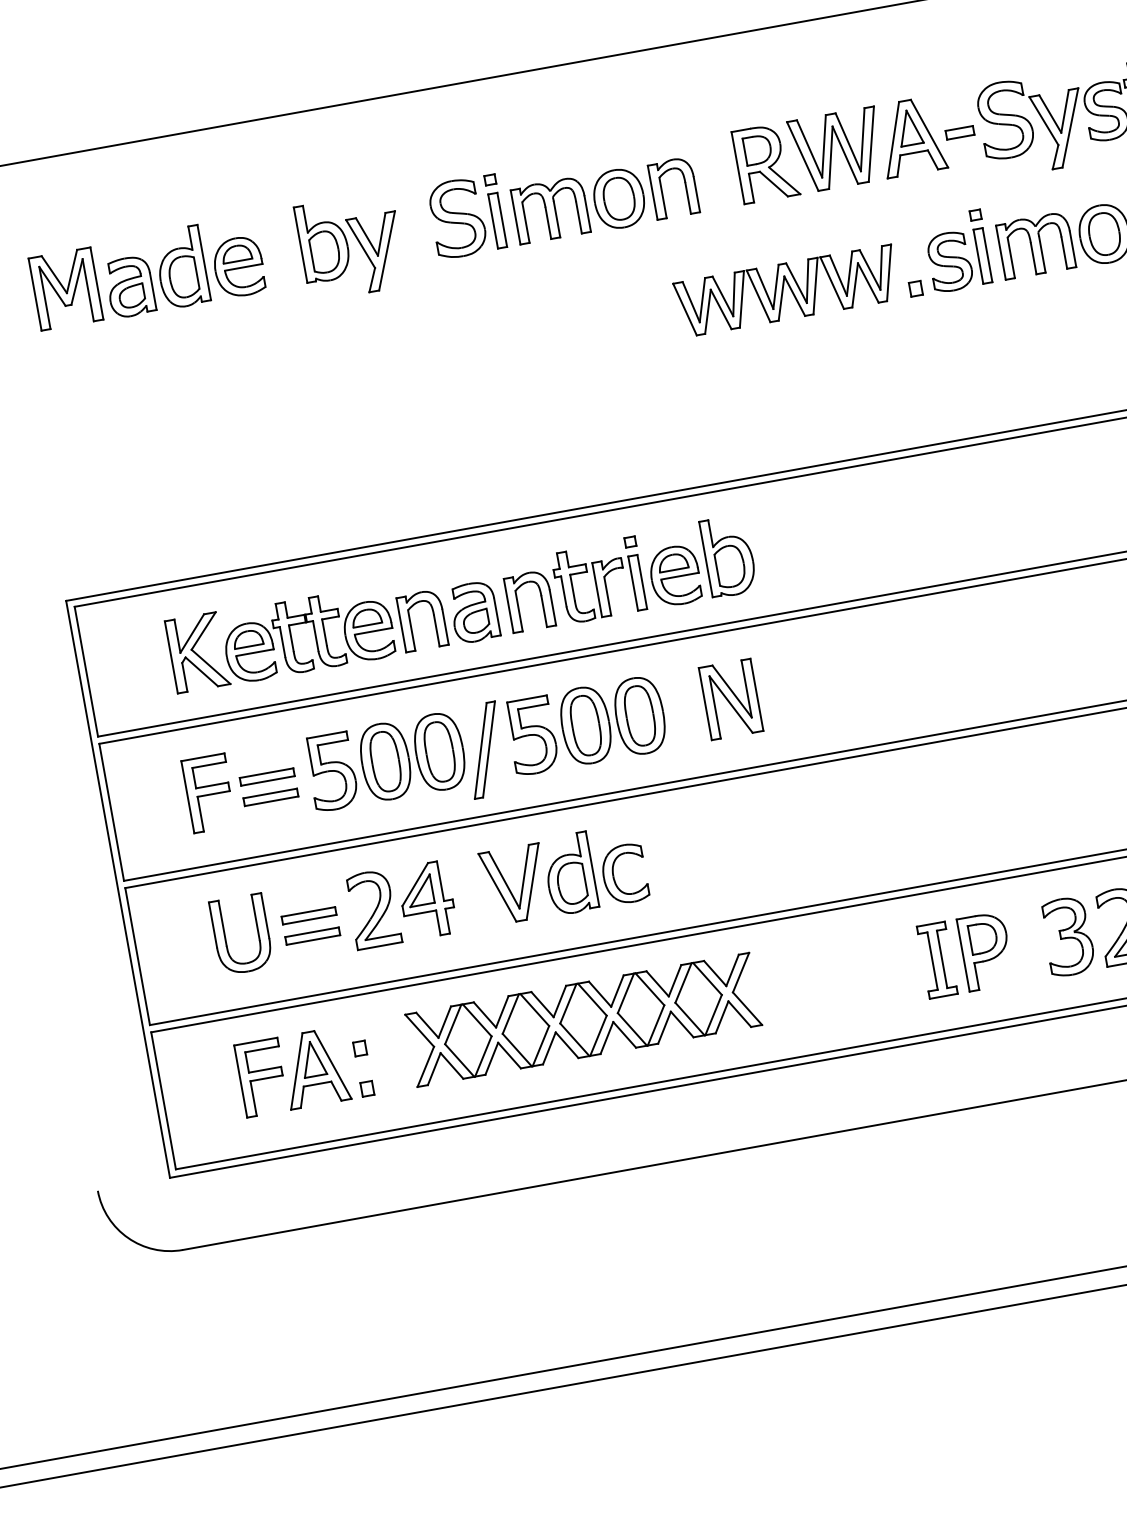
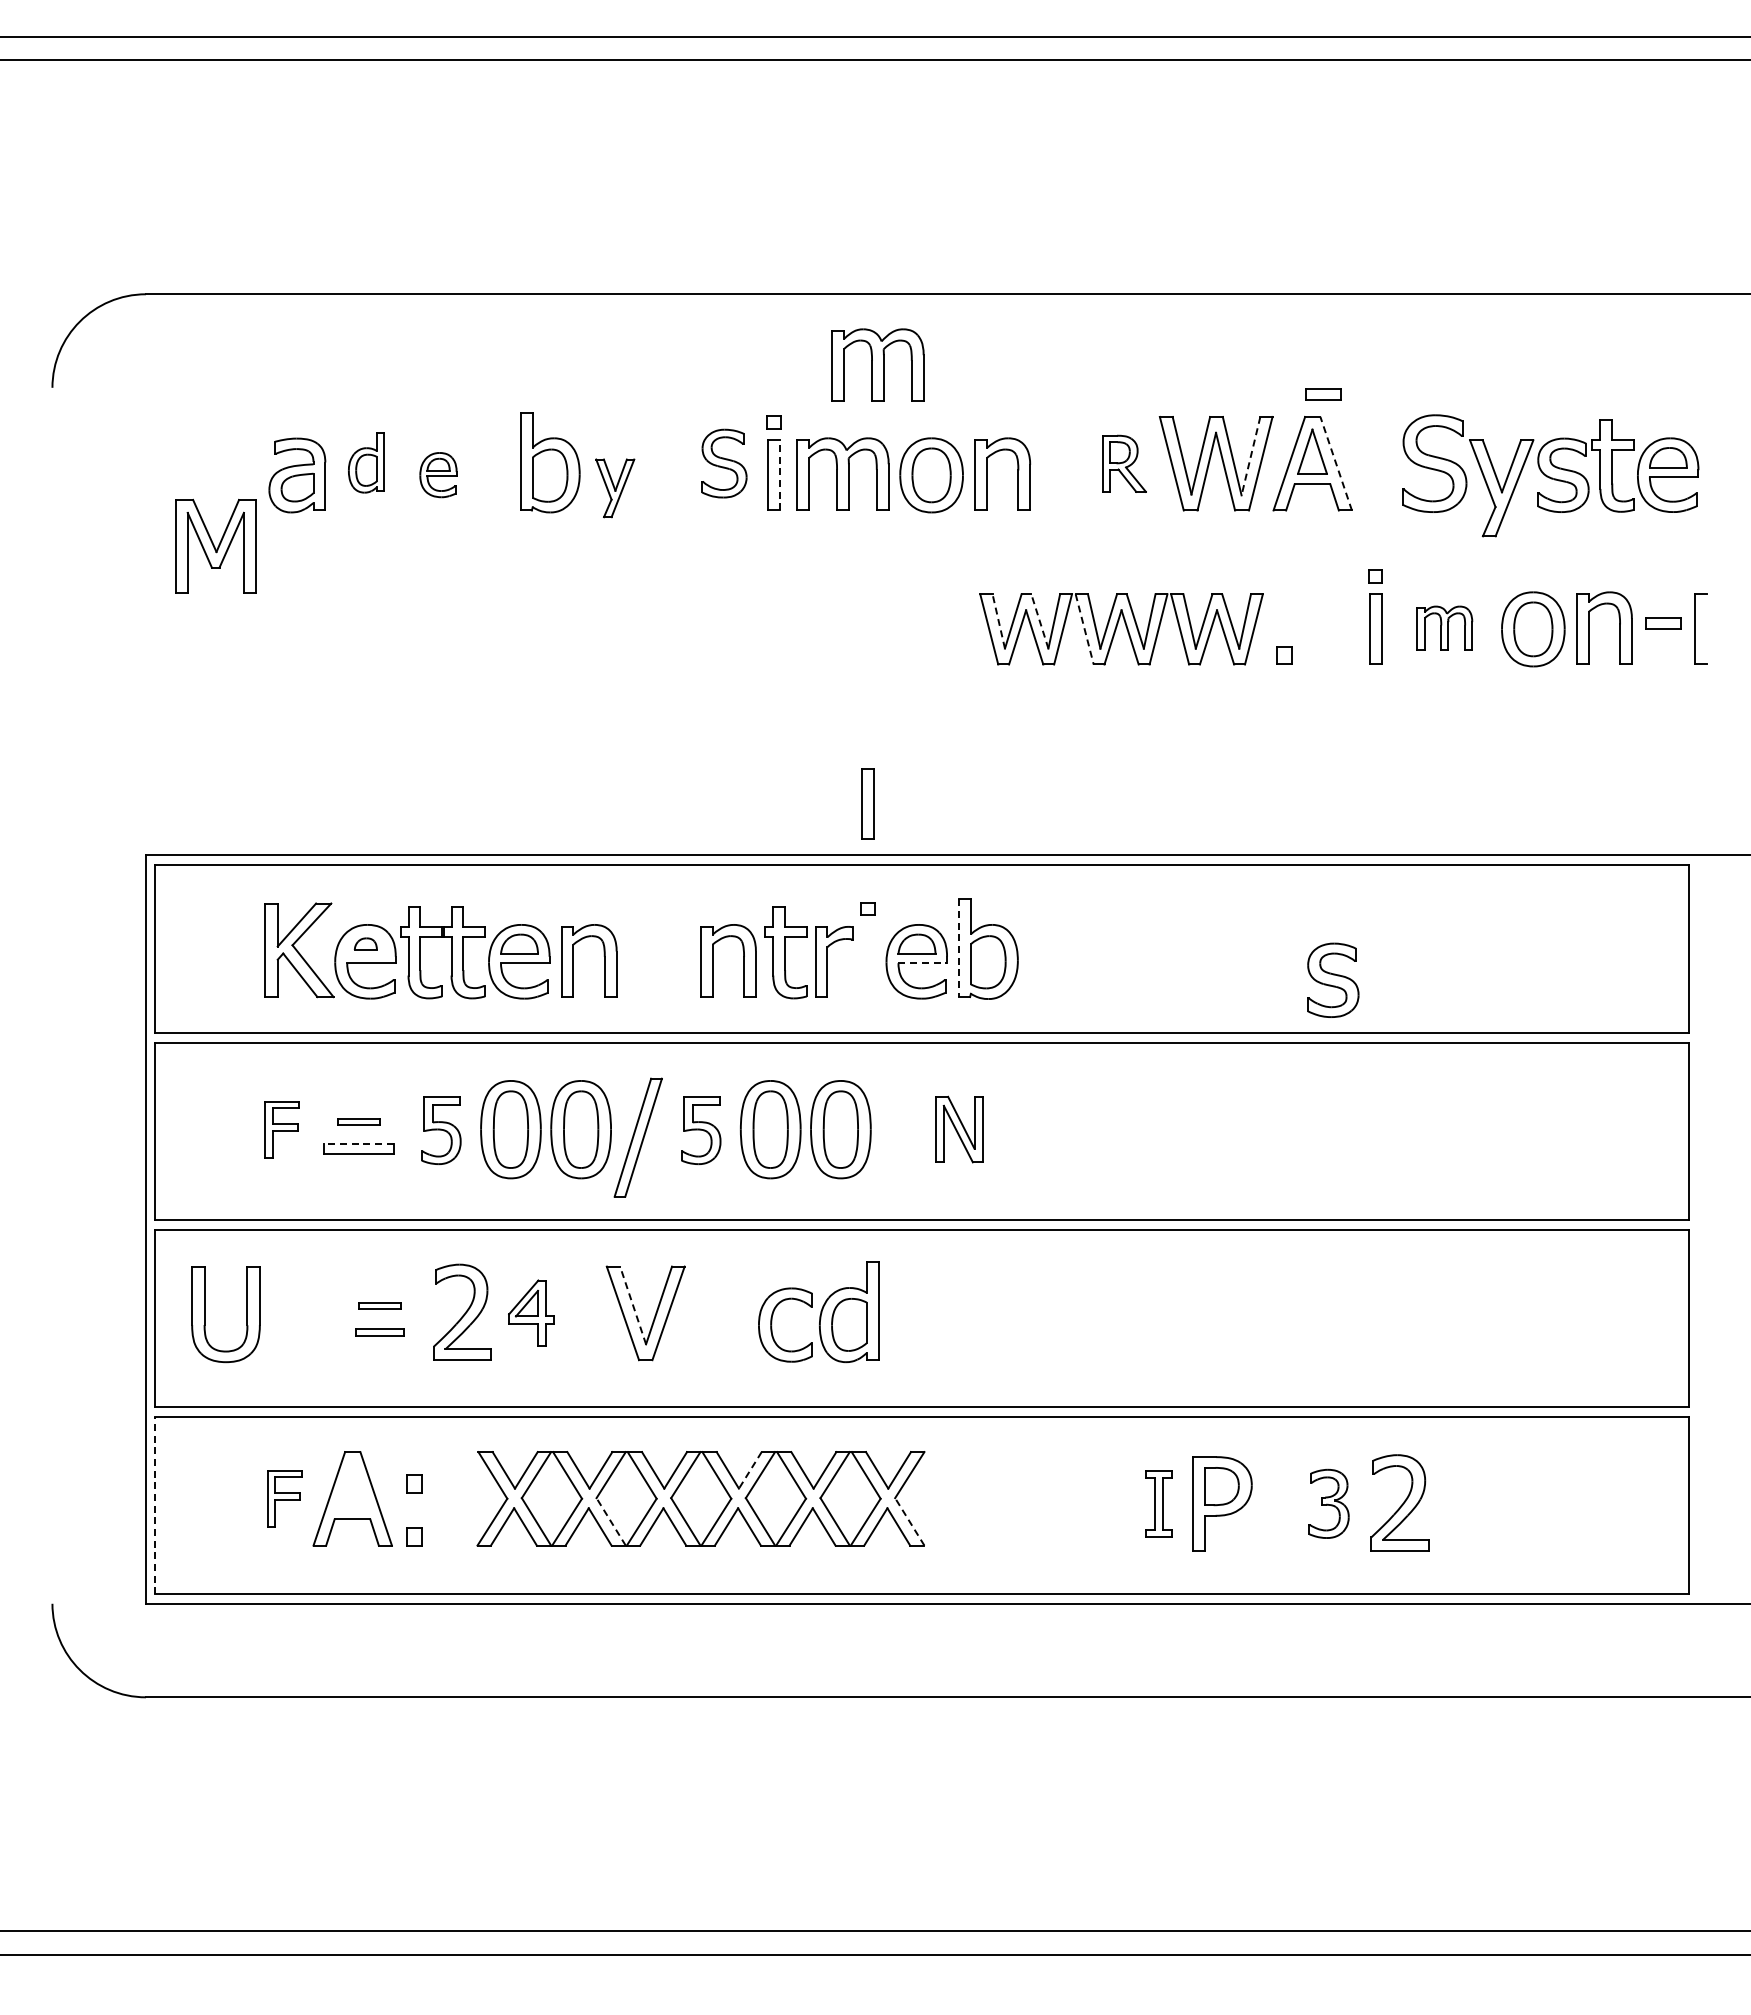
part: (562, 120) -> (877, 364), added
part: (959, 132) -> (1323, 394), moved
line: (929, 133) -> (1336, 463), solid -> dashed
line: (862, 140) -> (1250, 456), solid -> dashed
part: (766, 162) -> (1124, 463), size x0.6
part: (457, 218) -> (724, 463), size x0.7
line: (501, 219) -> (779, 474), solid -> dashed
part: (1035, 244) -> (1444, 627), size x0.6
part: (376, 252) -> (614, 488), size x0.6
part: (950, 261) -> (1333, 979), moved
part: (238, 266) -> (438, 474), size x0.6
part: (181, 267) -> (366, 462), size x0.6
part: (65, 288) -> (215, 545), moved
line: (722, 296) -> (1039, 621), solid -> dashed
line: (758, 296) -> (1084, 629), solid -> dashed
line: (691, 302) -> (998, 621), solid -> dashed
line: (706, 559) -> (959, 948), solid -> dashed
line: (680, 576) -> (923, 963), solid -> dashed
part: (637, 582) -> (867, 803), moved
part: (474, 611) -> (656, 961), removed
part: (247, 638) -> (365, 943), size x0.6
part: (731, 699) -> (959, 1129), size x0.7
part: (531, 736) -> (700, 1130), size x0.7
part: (331, 772) -> (440, 1130), size x0.7
part: (266, 776) -> (358, 1121), size x0.6
part: (208, 793) -> (281, 1129), size x0.6
line: (269, 793) -> (358, 1143), solid -> dashed
part: (570, 873) -> (849, 1312), moved
line: (504, 880) -> (633, 1305), solid -> dashed
part: (426, 899) -> (531, 1312), size x0.7
part: (308, 915) -> (379, 1305), size x0.6
part: (312, 935) -> (379, 1331), size x0.7
part: (1067, 936) -> (1328, 1503), size x0.7
part: (225, 937) -> (205, 1314), moved
part: (936, 960) -> (1158, 1503), size x0.7
line: (617, 991) -> (750, 1470), solid -> dashed
line: (747, 1008) -> (909, 1521), solid -> dashed
line: (517, 1049) -> (611, 1521), solid -> dashed
part: (312, 1058) -> (352, 1486), removed
part: (262, 1077) -> (284, 1498), size x0.6
line: (163, 1100) -> (155, 1505), solid -> dashed

